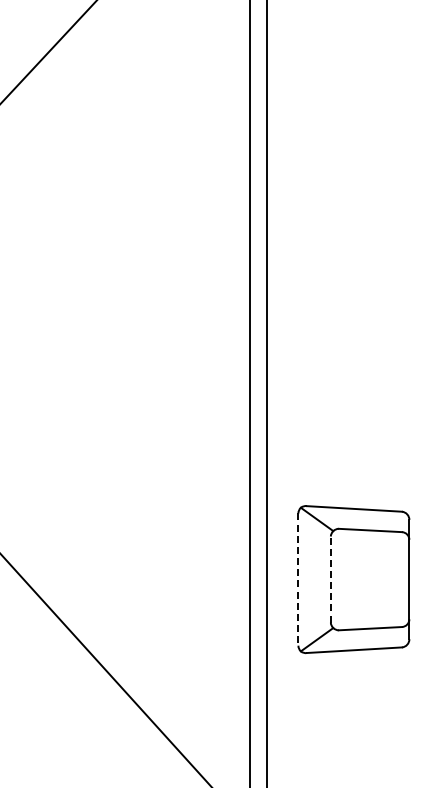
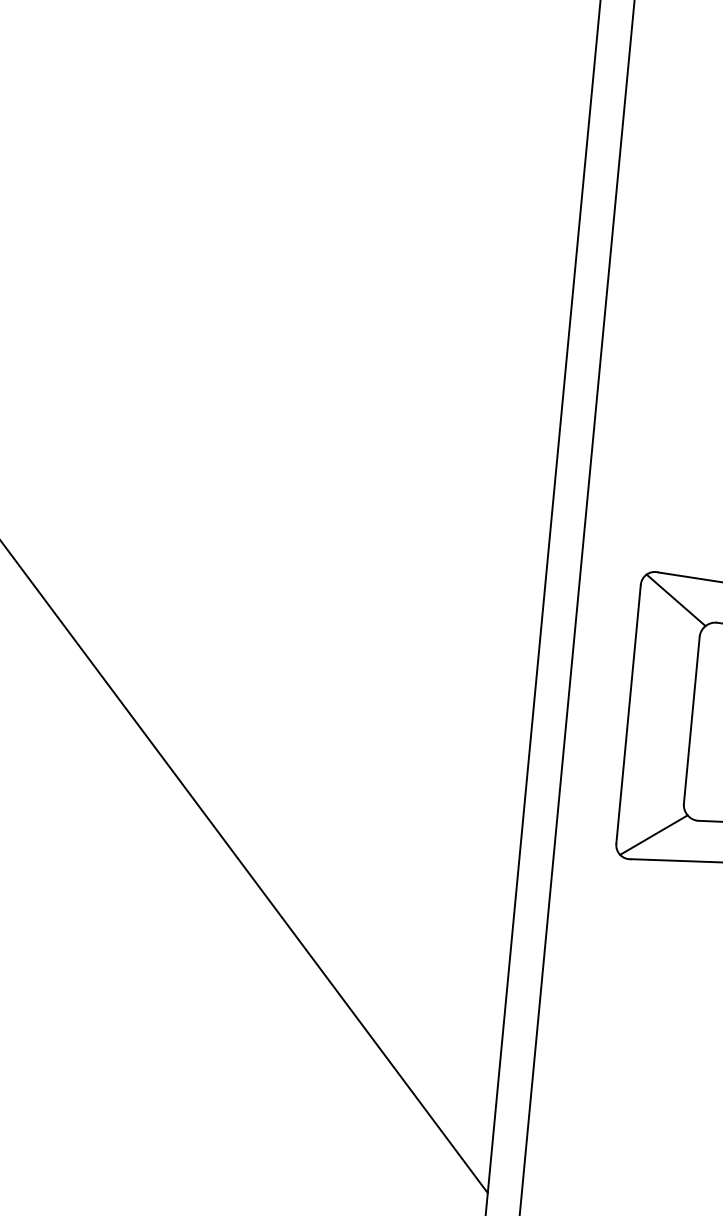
line: (330, 579) -> (691, 720), dashed -> solid
line: (298, 580) -> (628, 716), dashed -> solid

